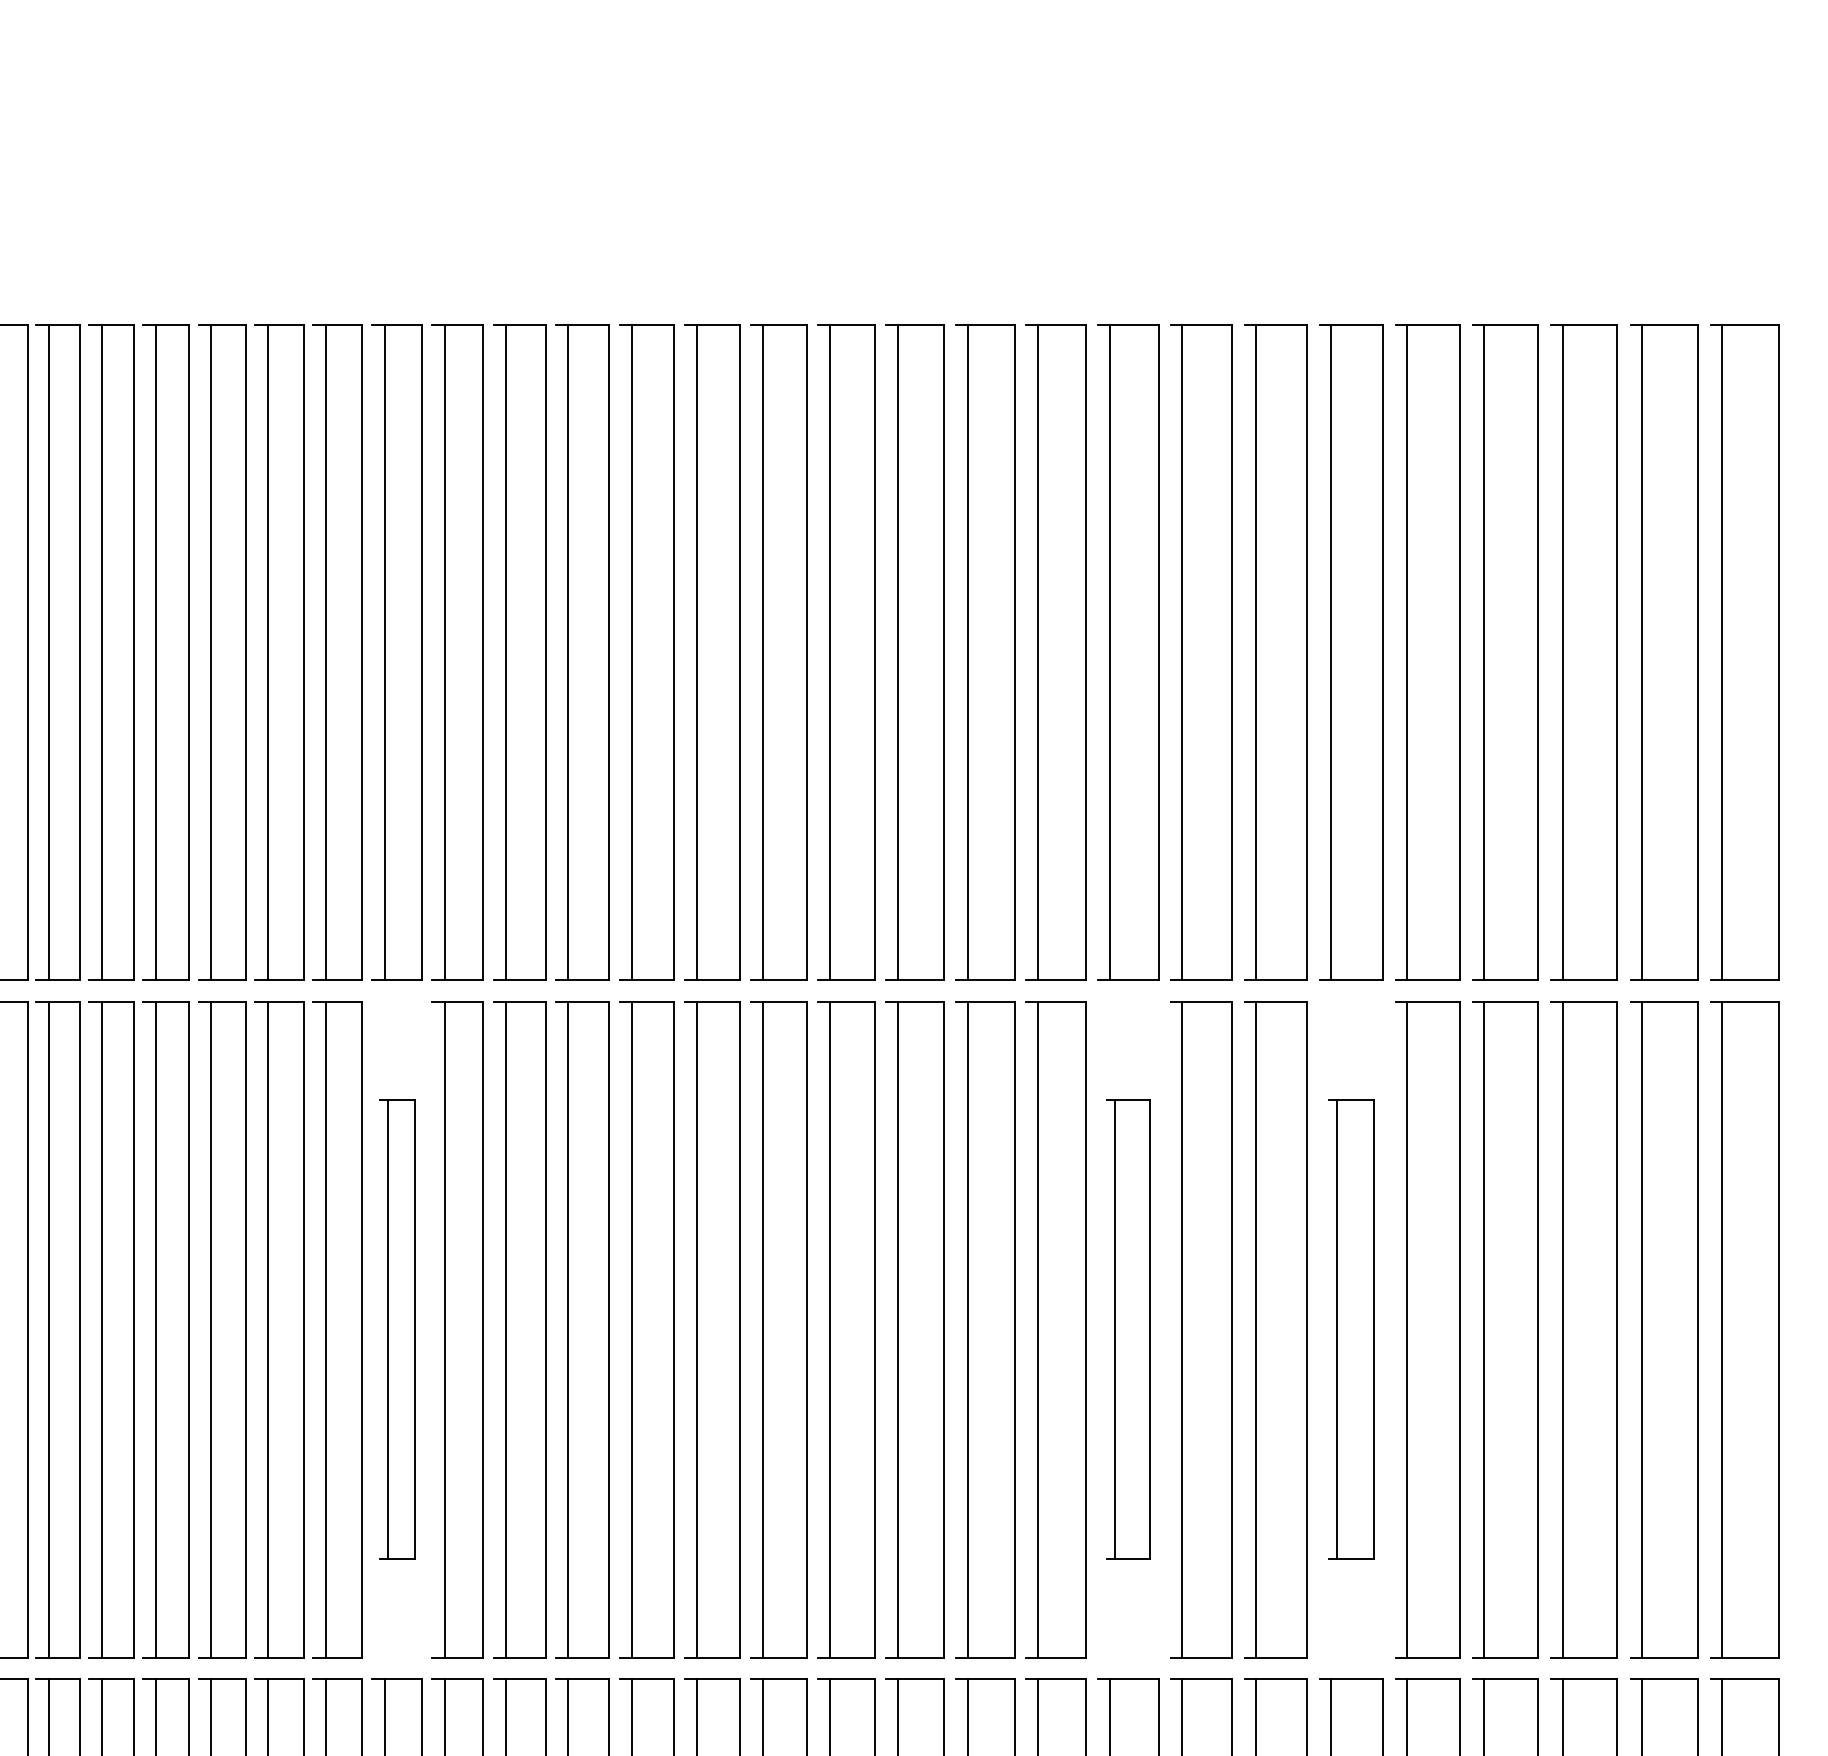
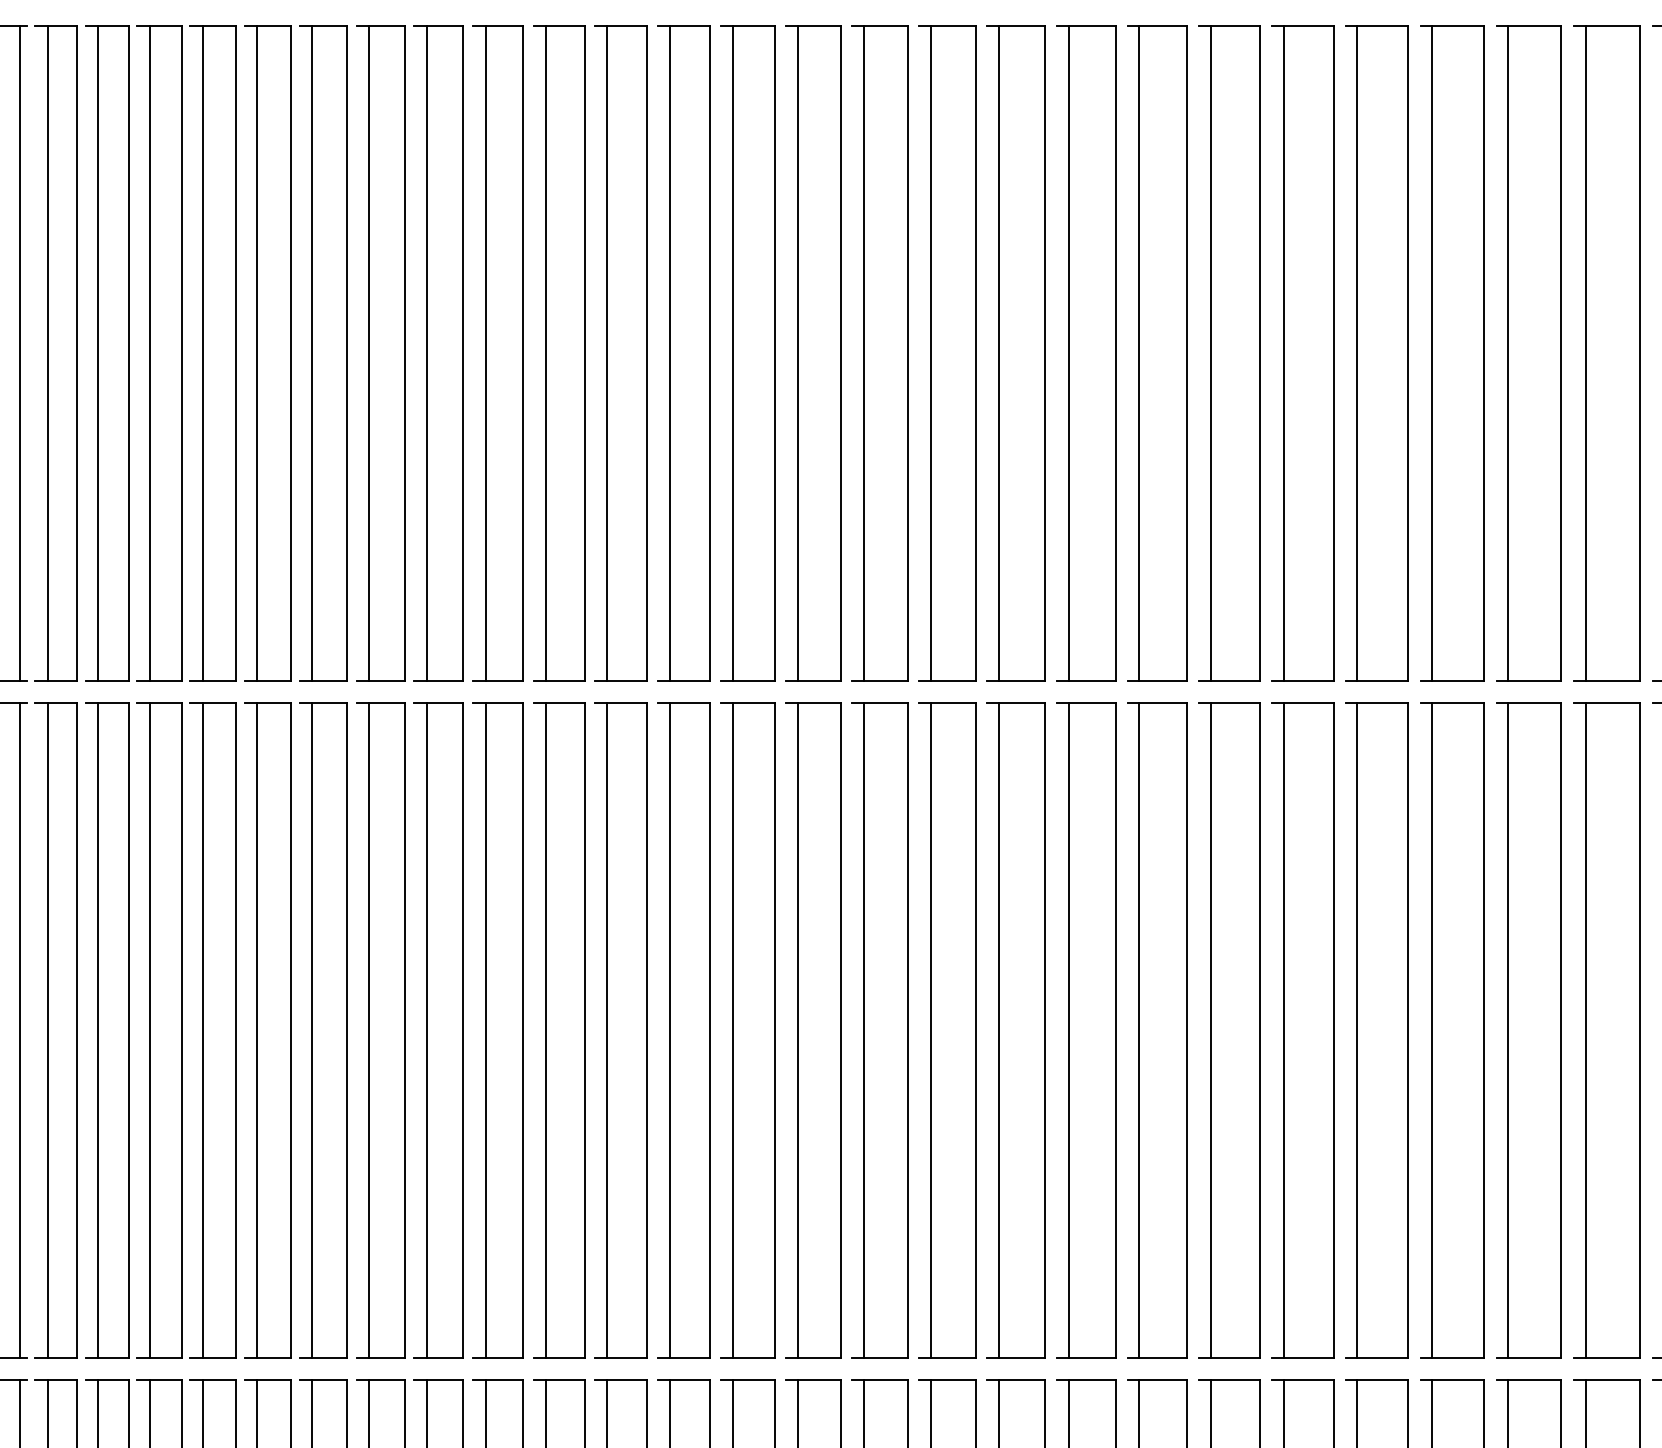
part: (396, 1329) -> (497, 1030), size x1.43
part: (1128, 1329) -> (1229, 1030), size x1.43
part: (1351, 1329) -> (1452, 1030), size x1.43

